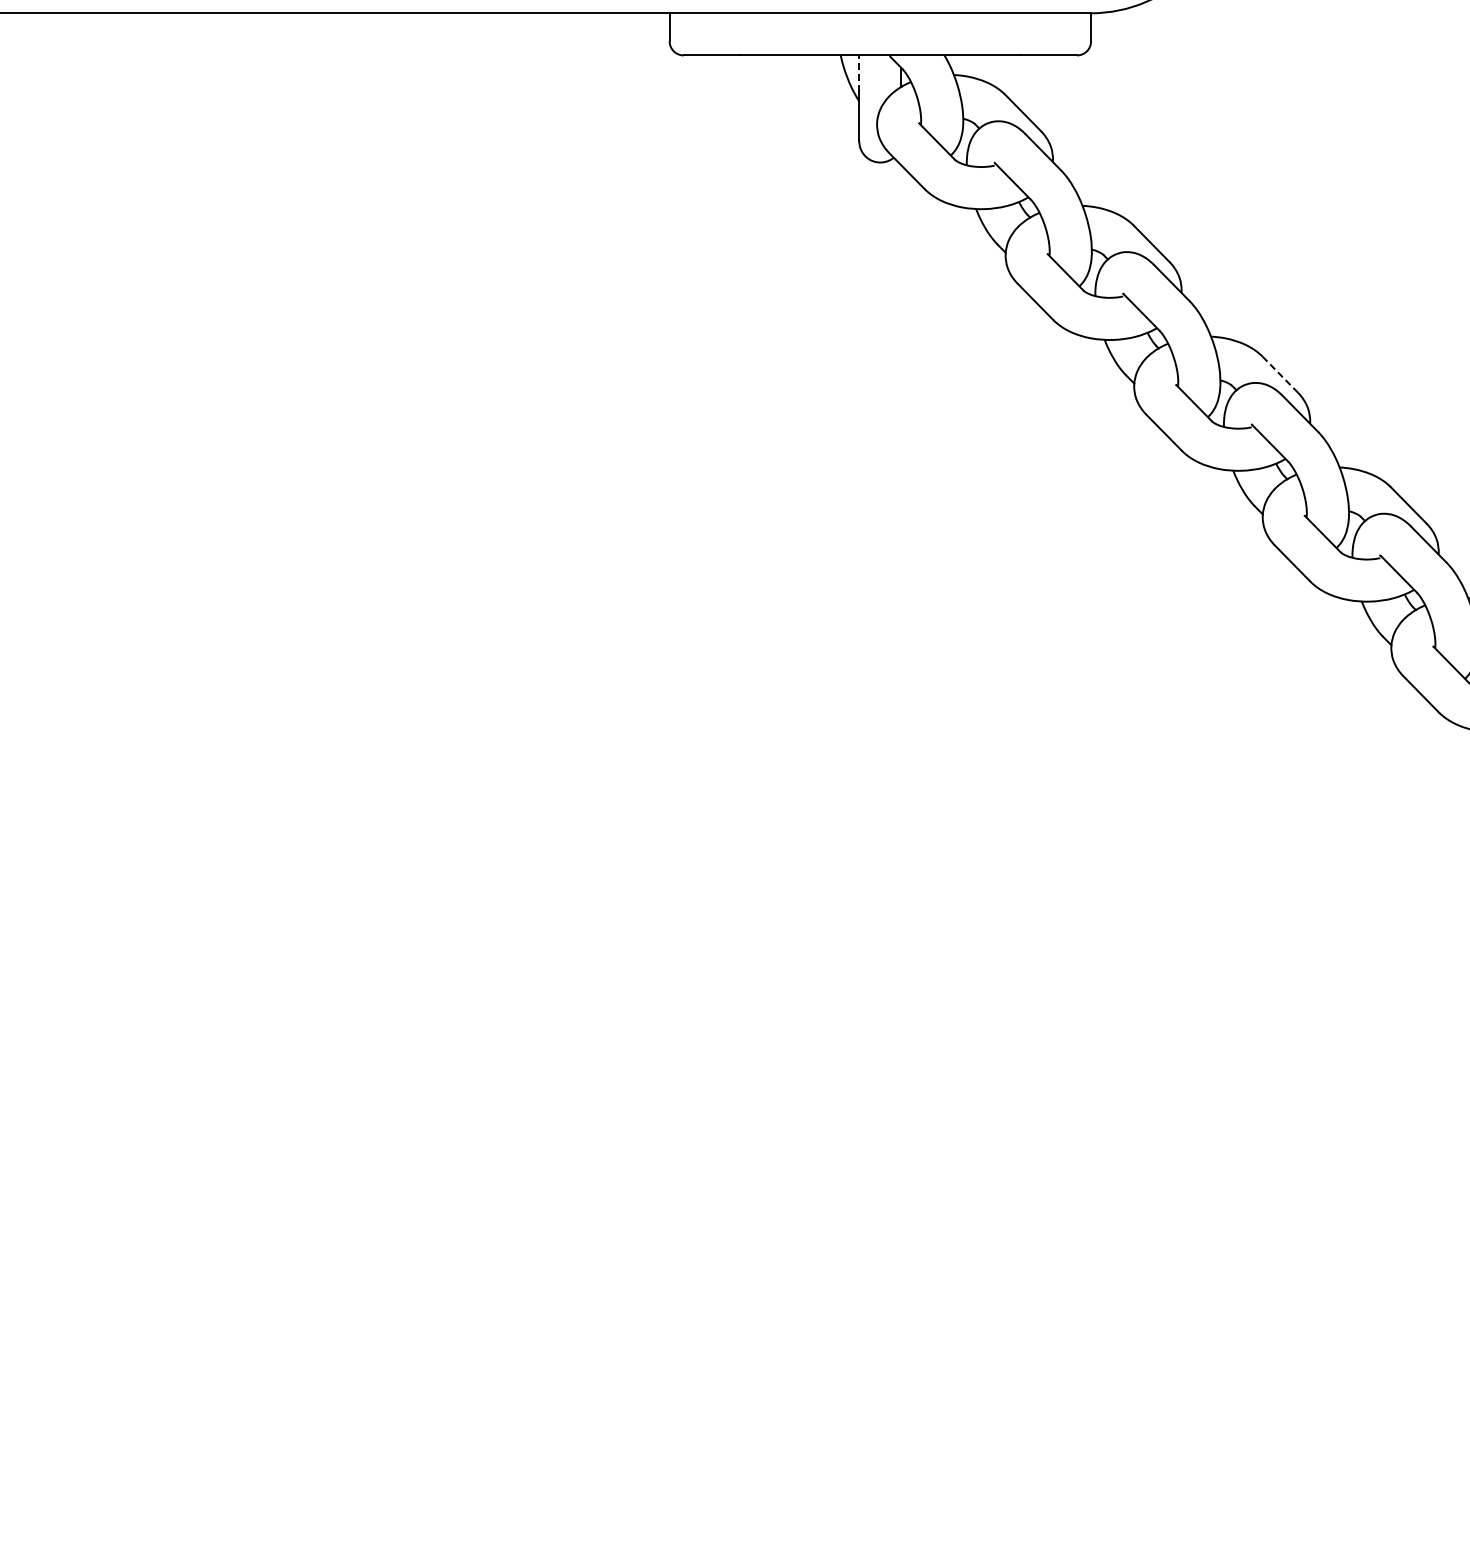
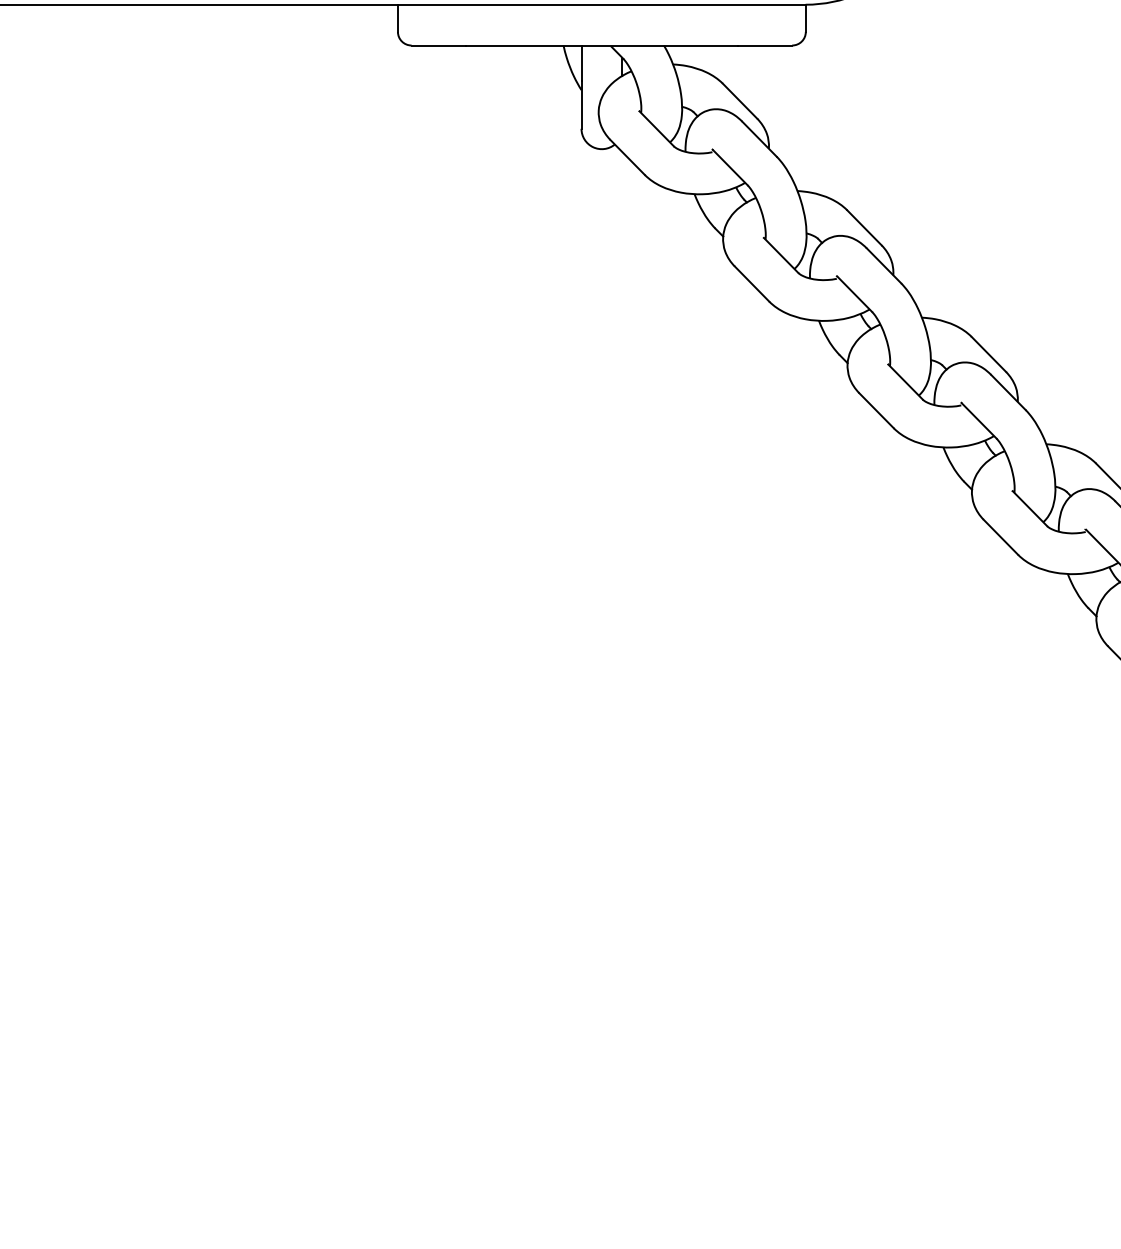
line: (859, 73) -> (581, 63), dashed -> solid
line: (1280, 375) -> (989, 355), dashed -> solid

